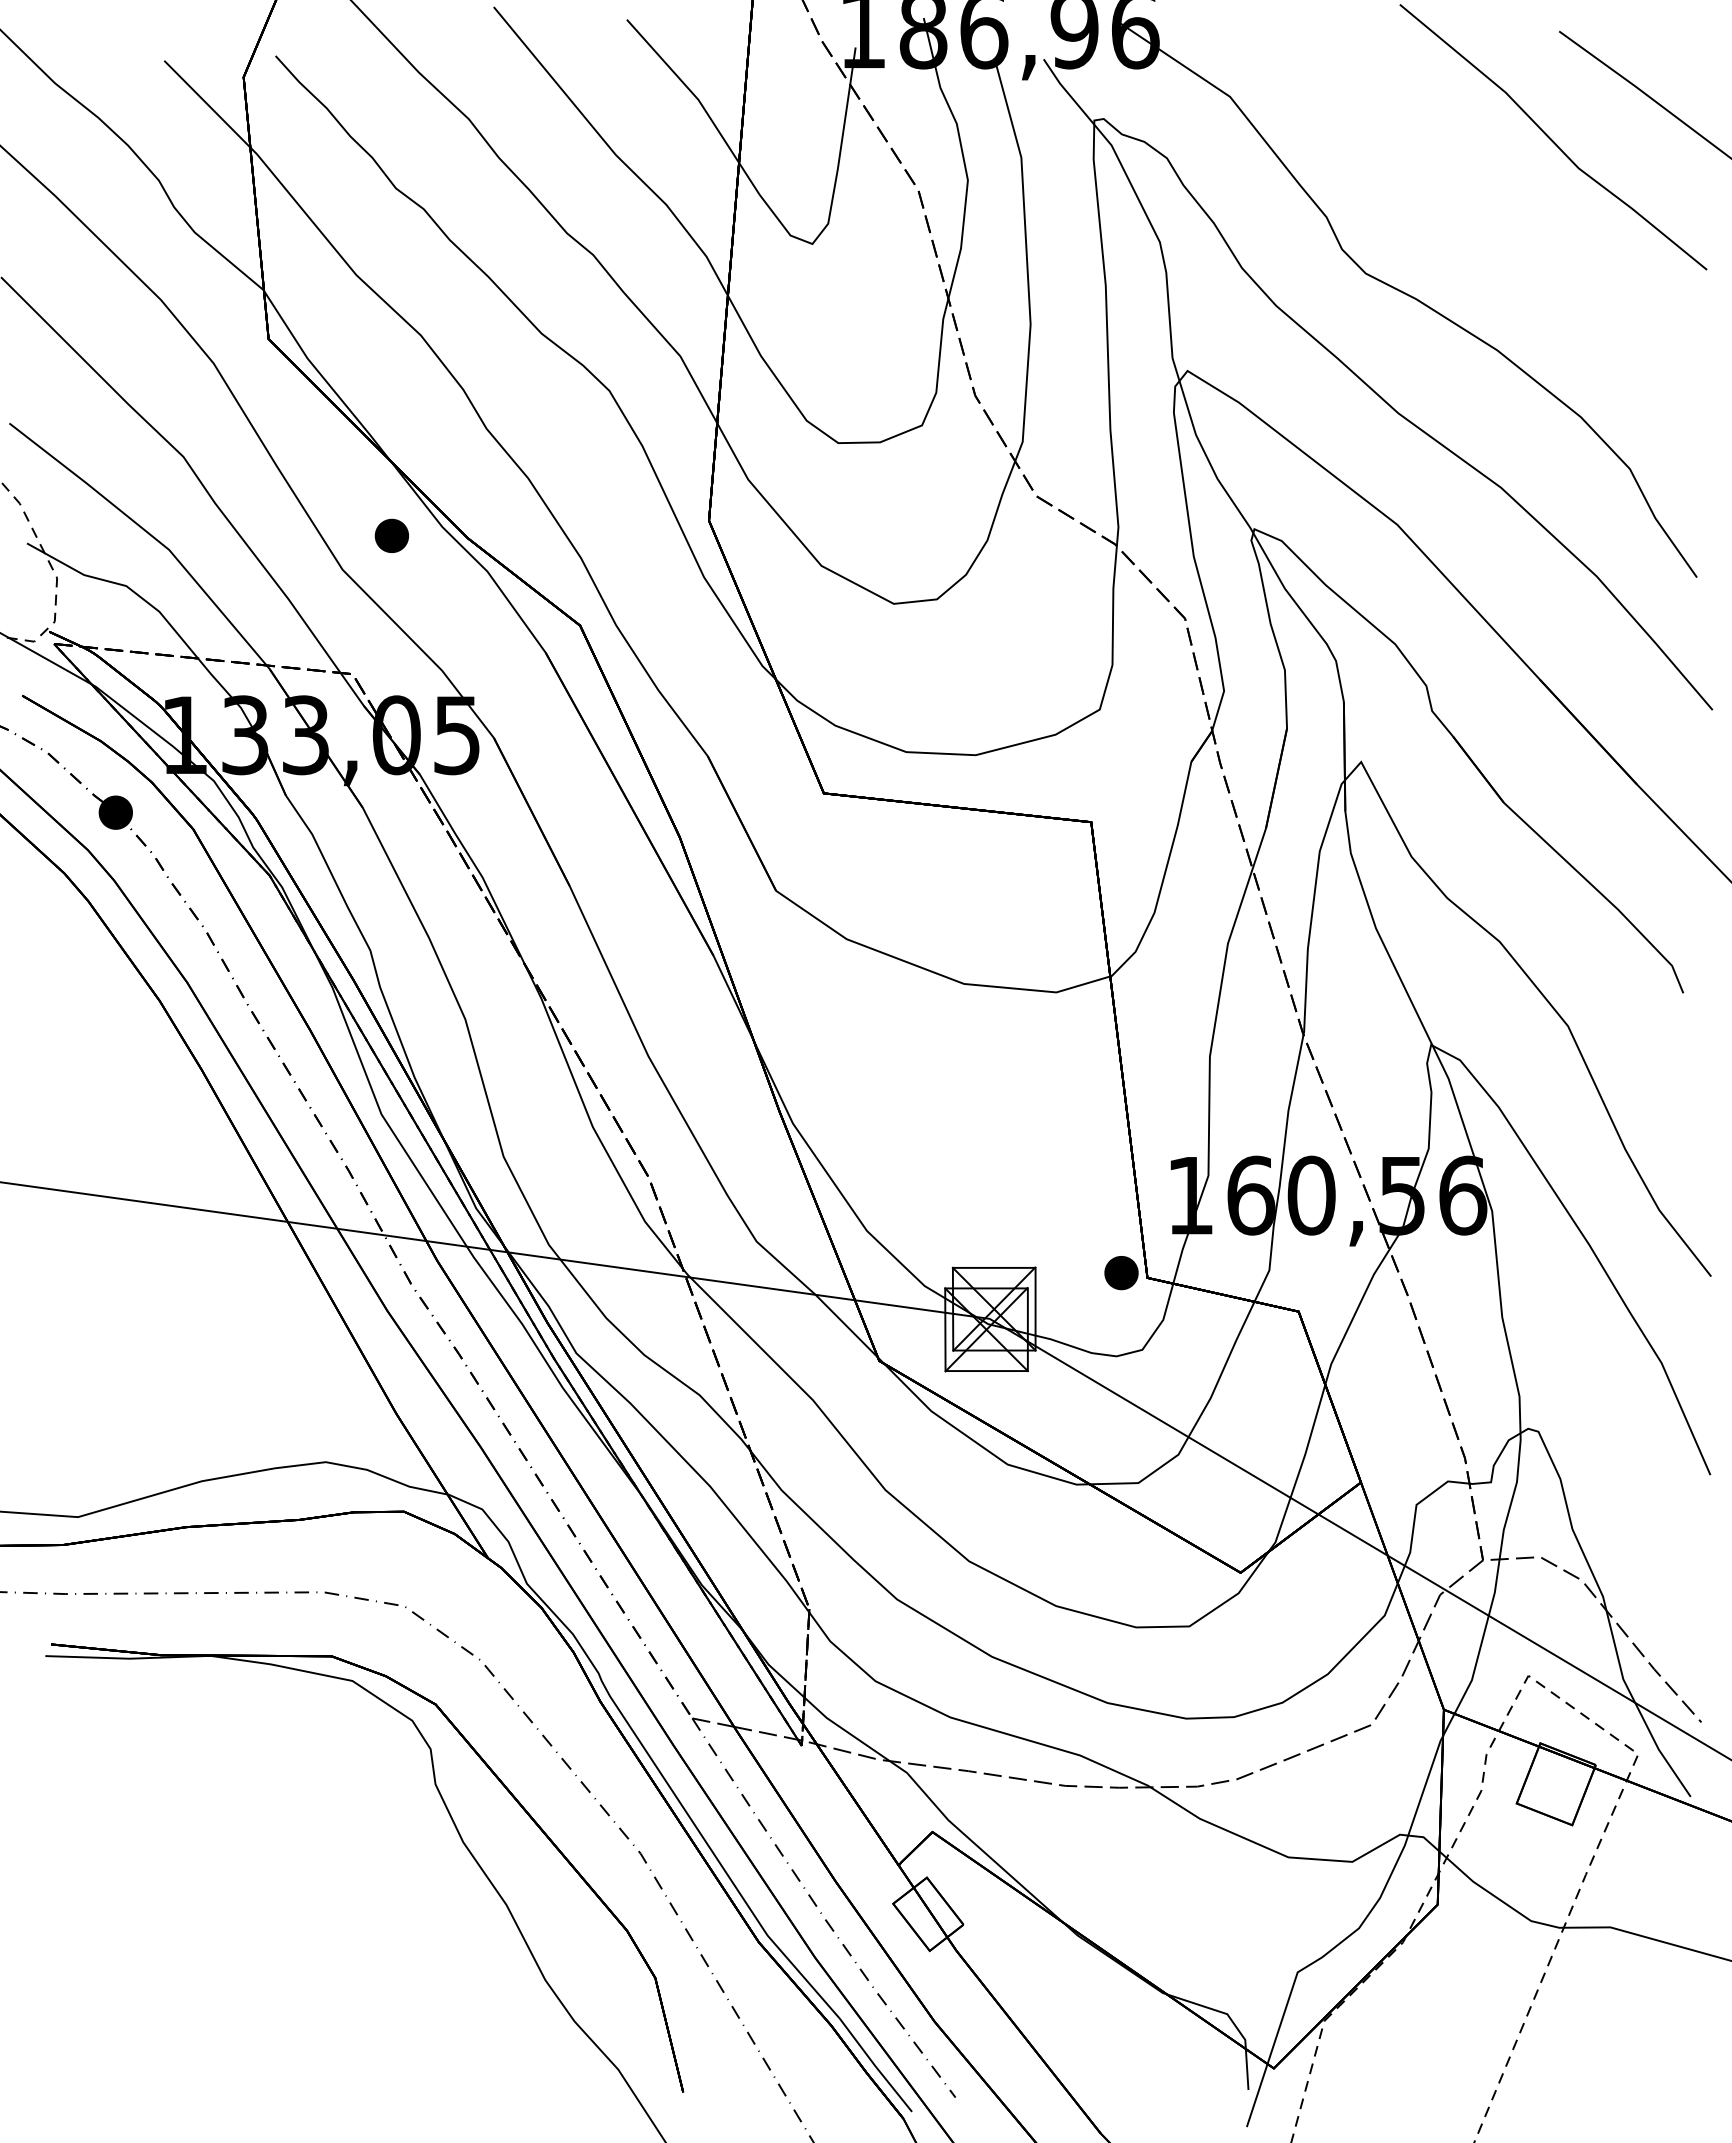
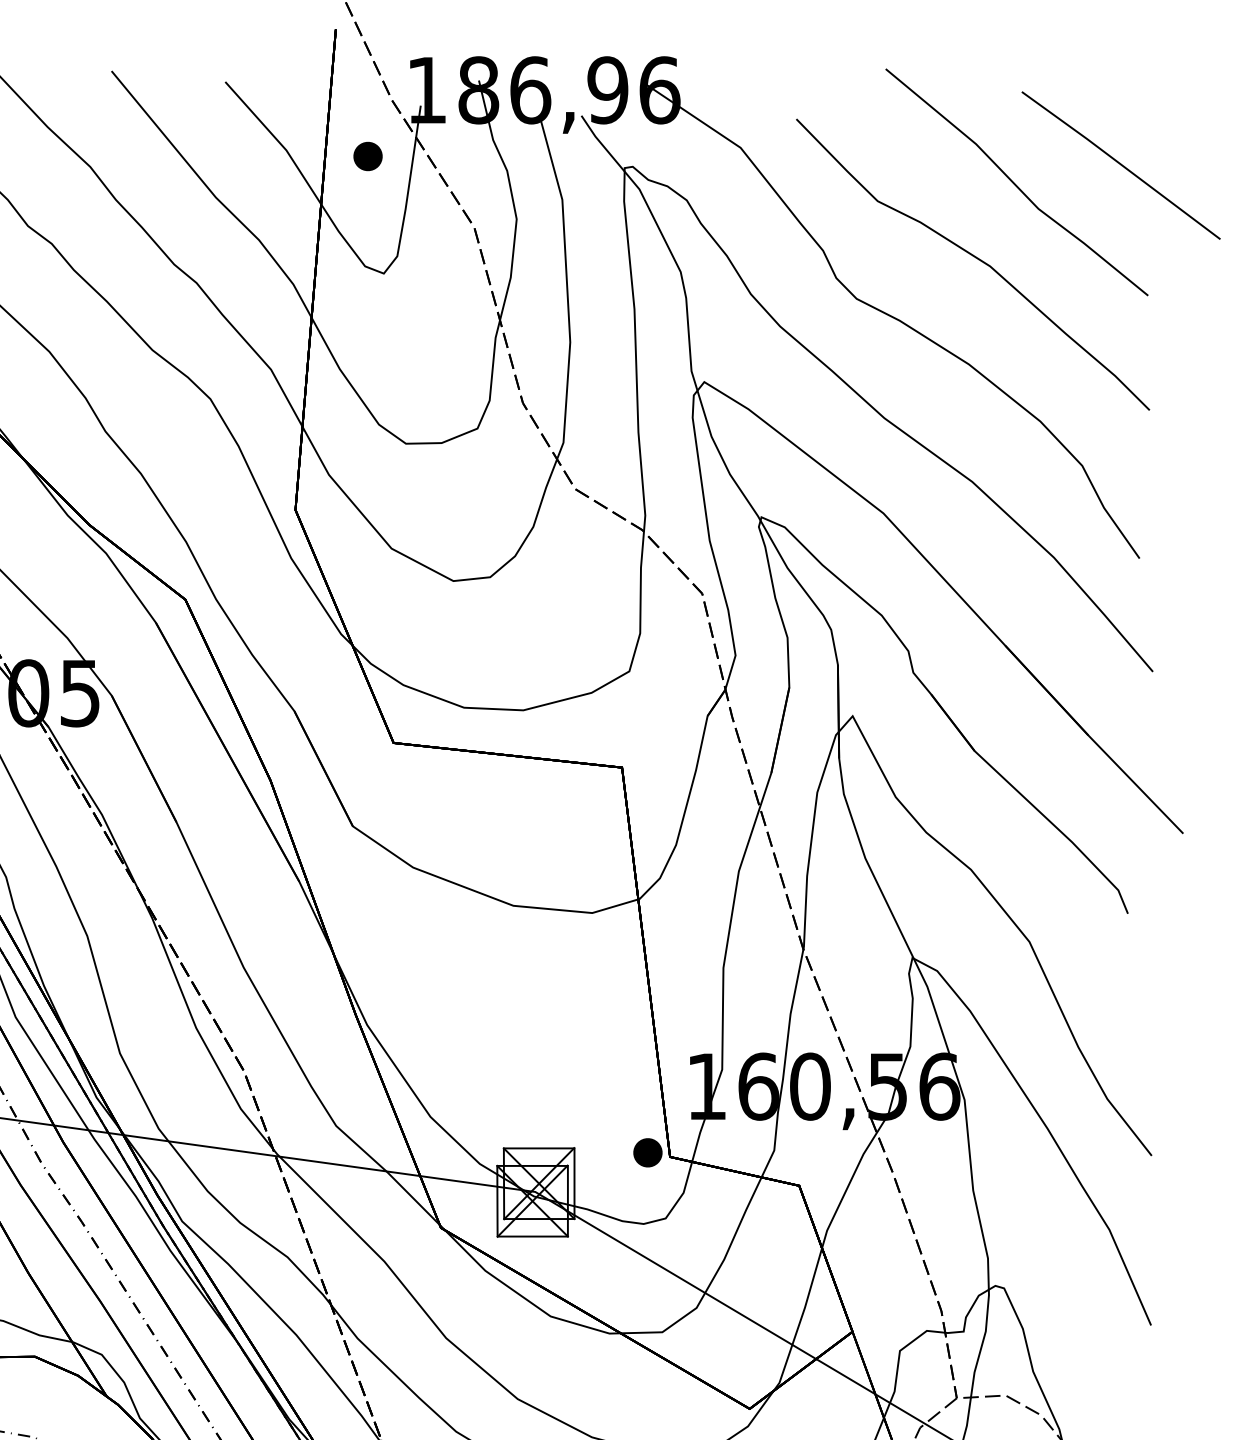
curve: (1505, 226) -> (976, 258), added
part: (391, 535) -> (367, 156), moved

